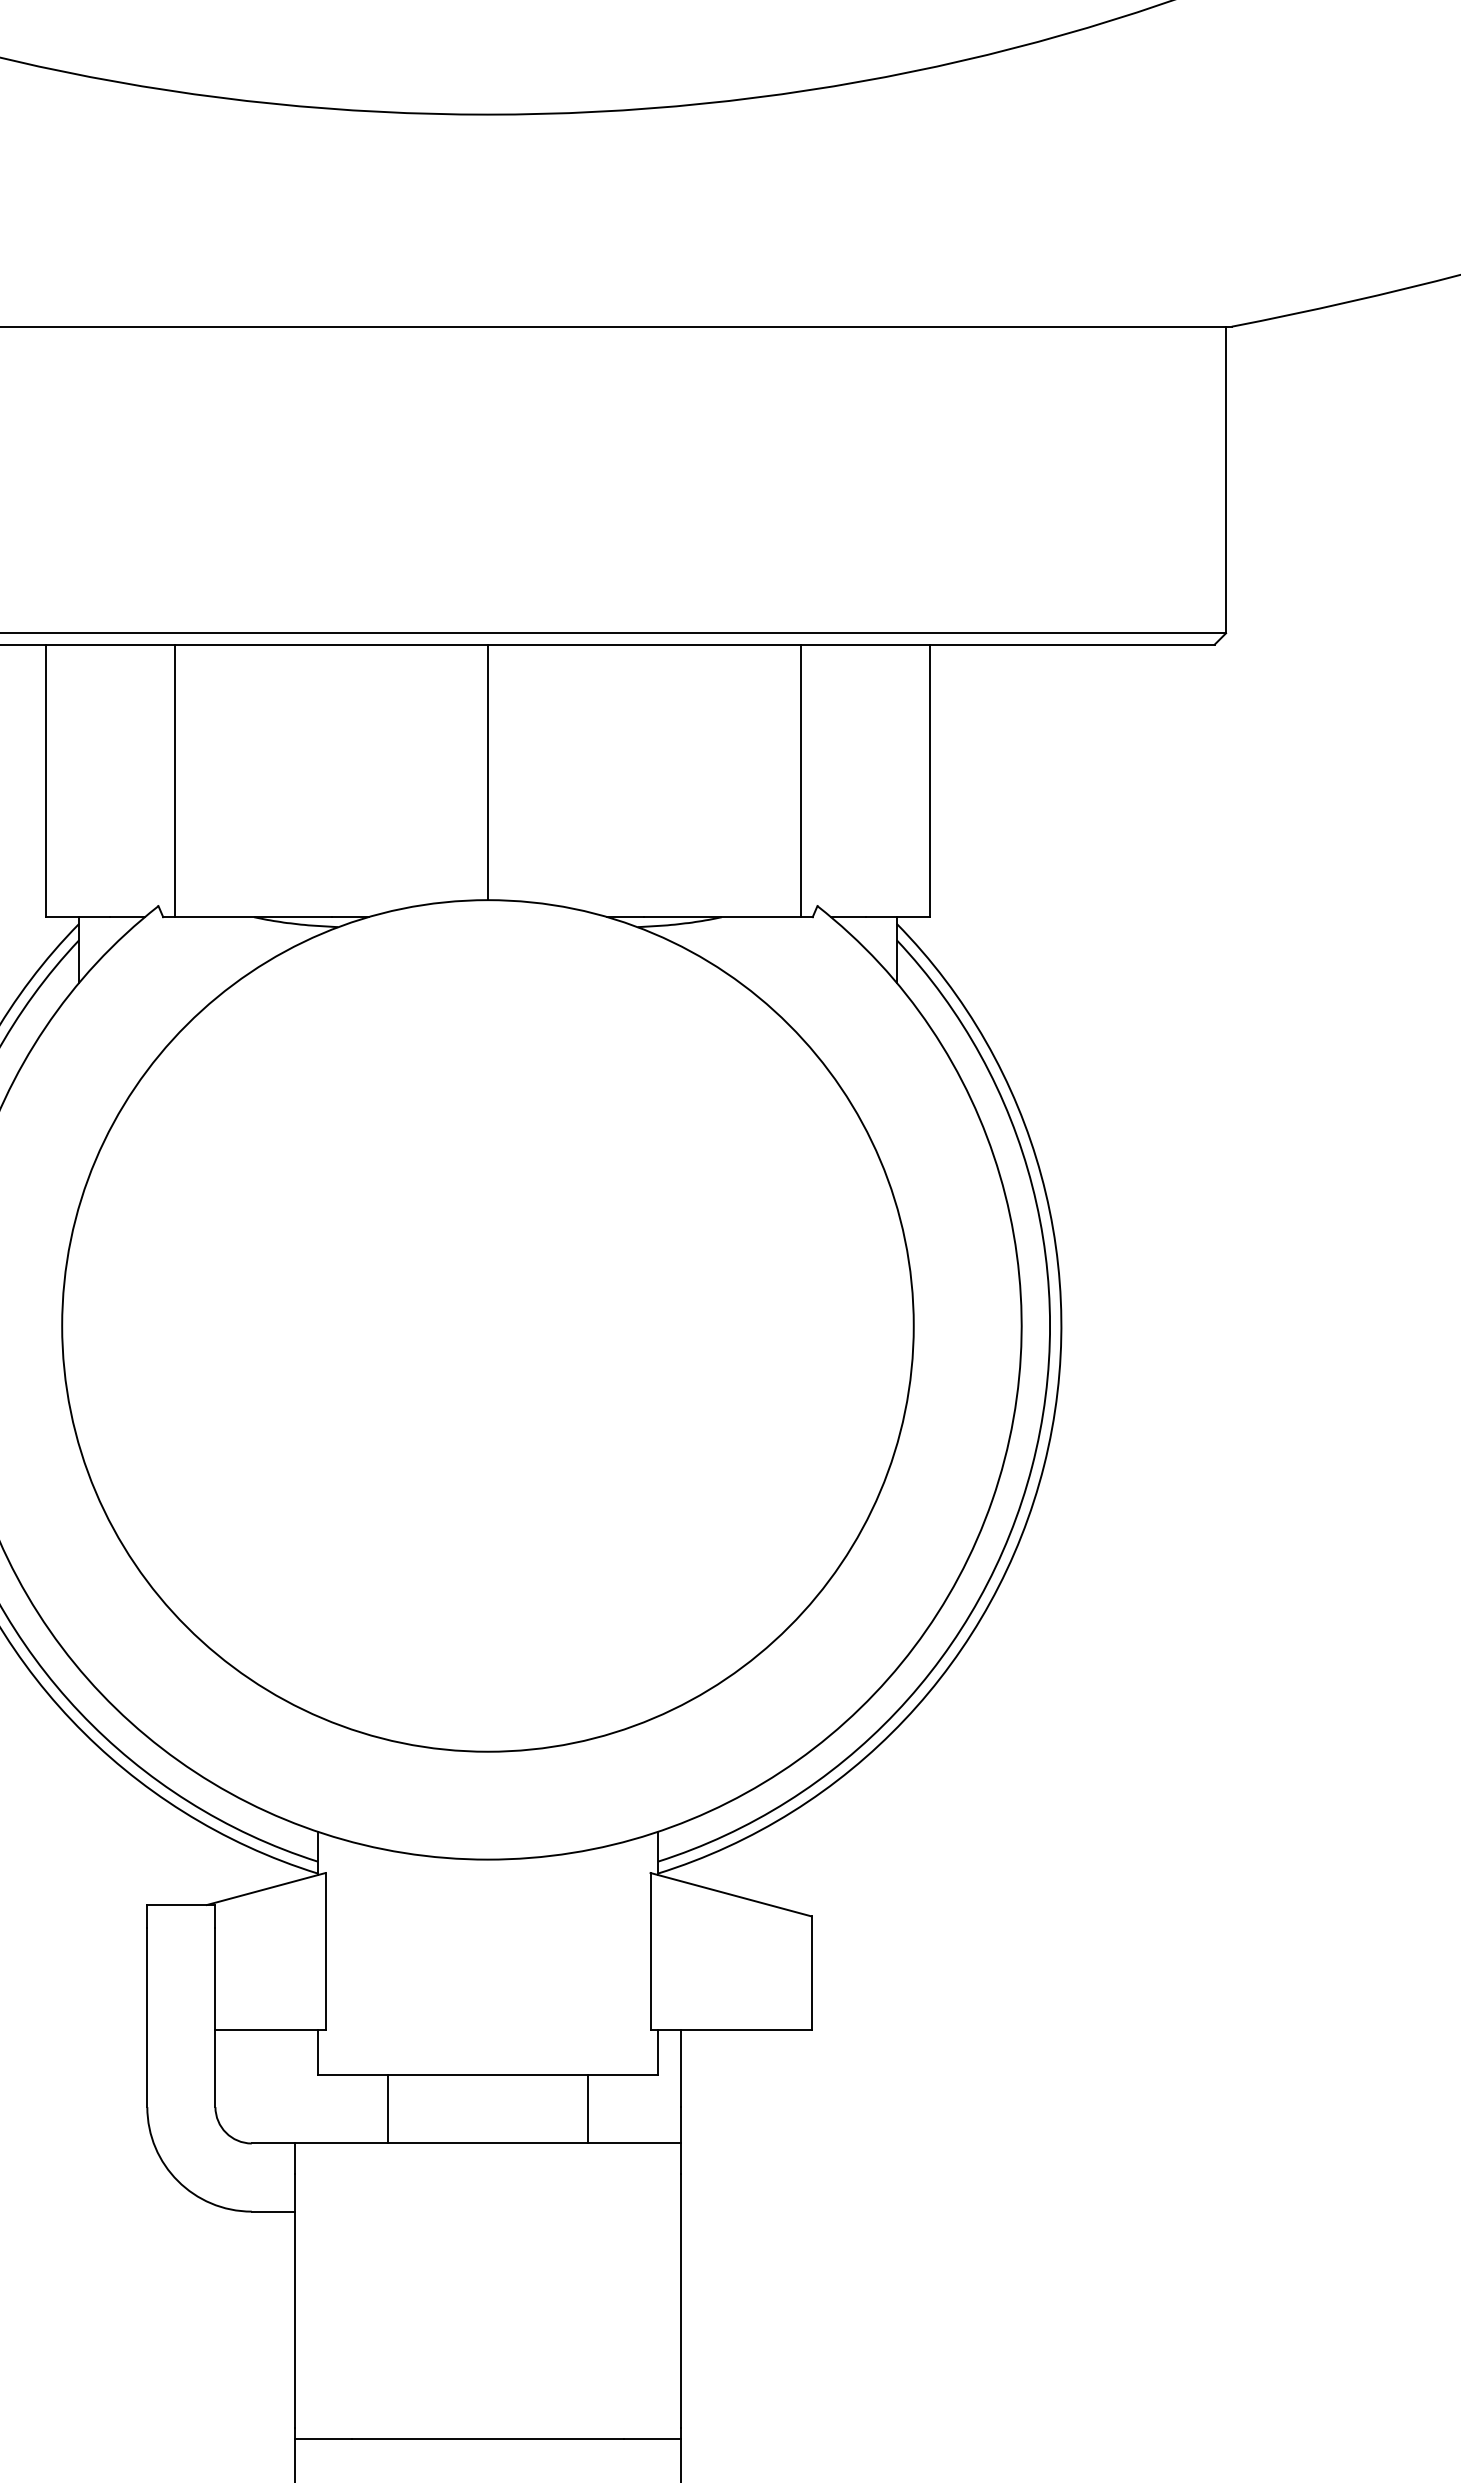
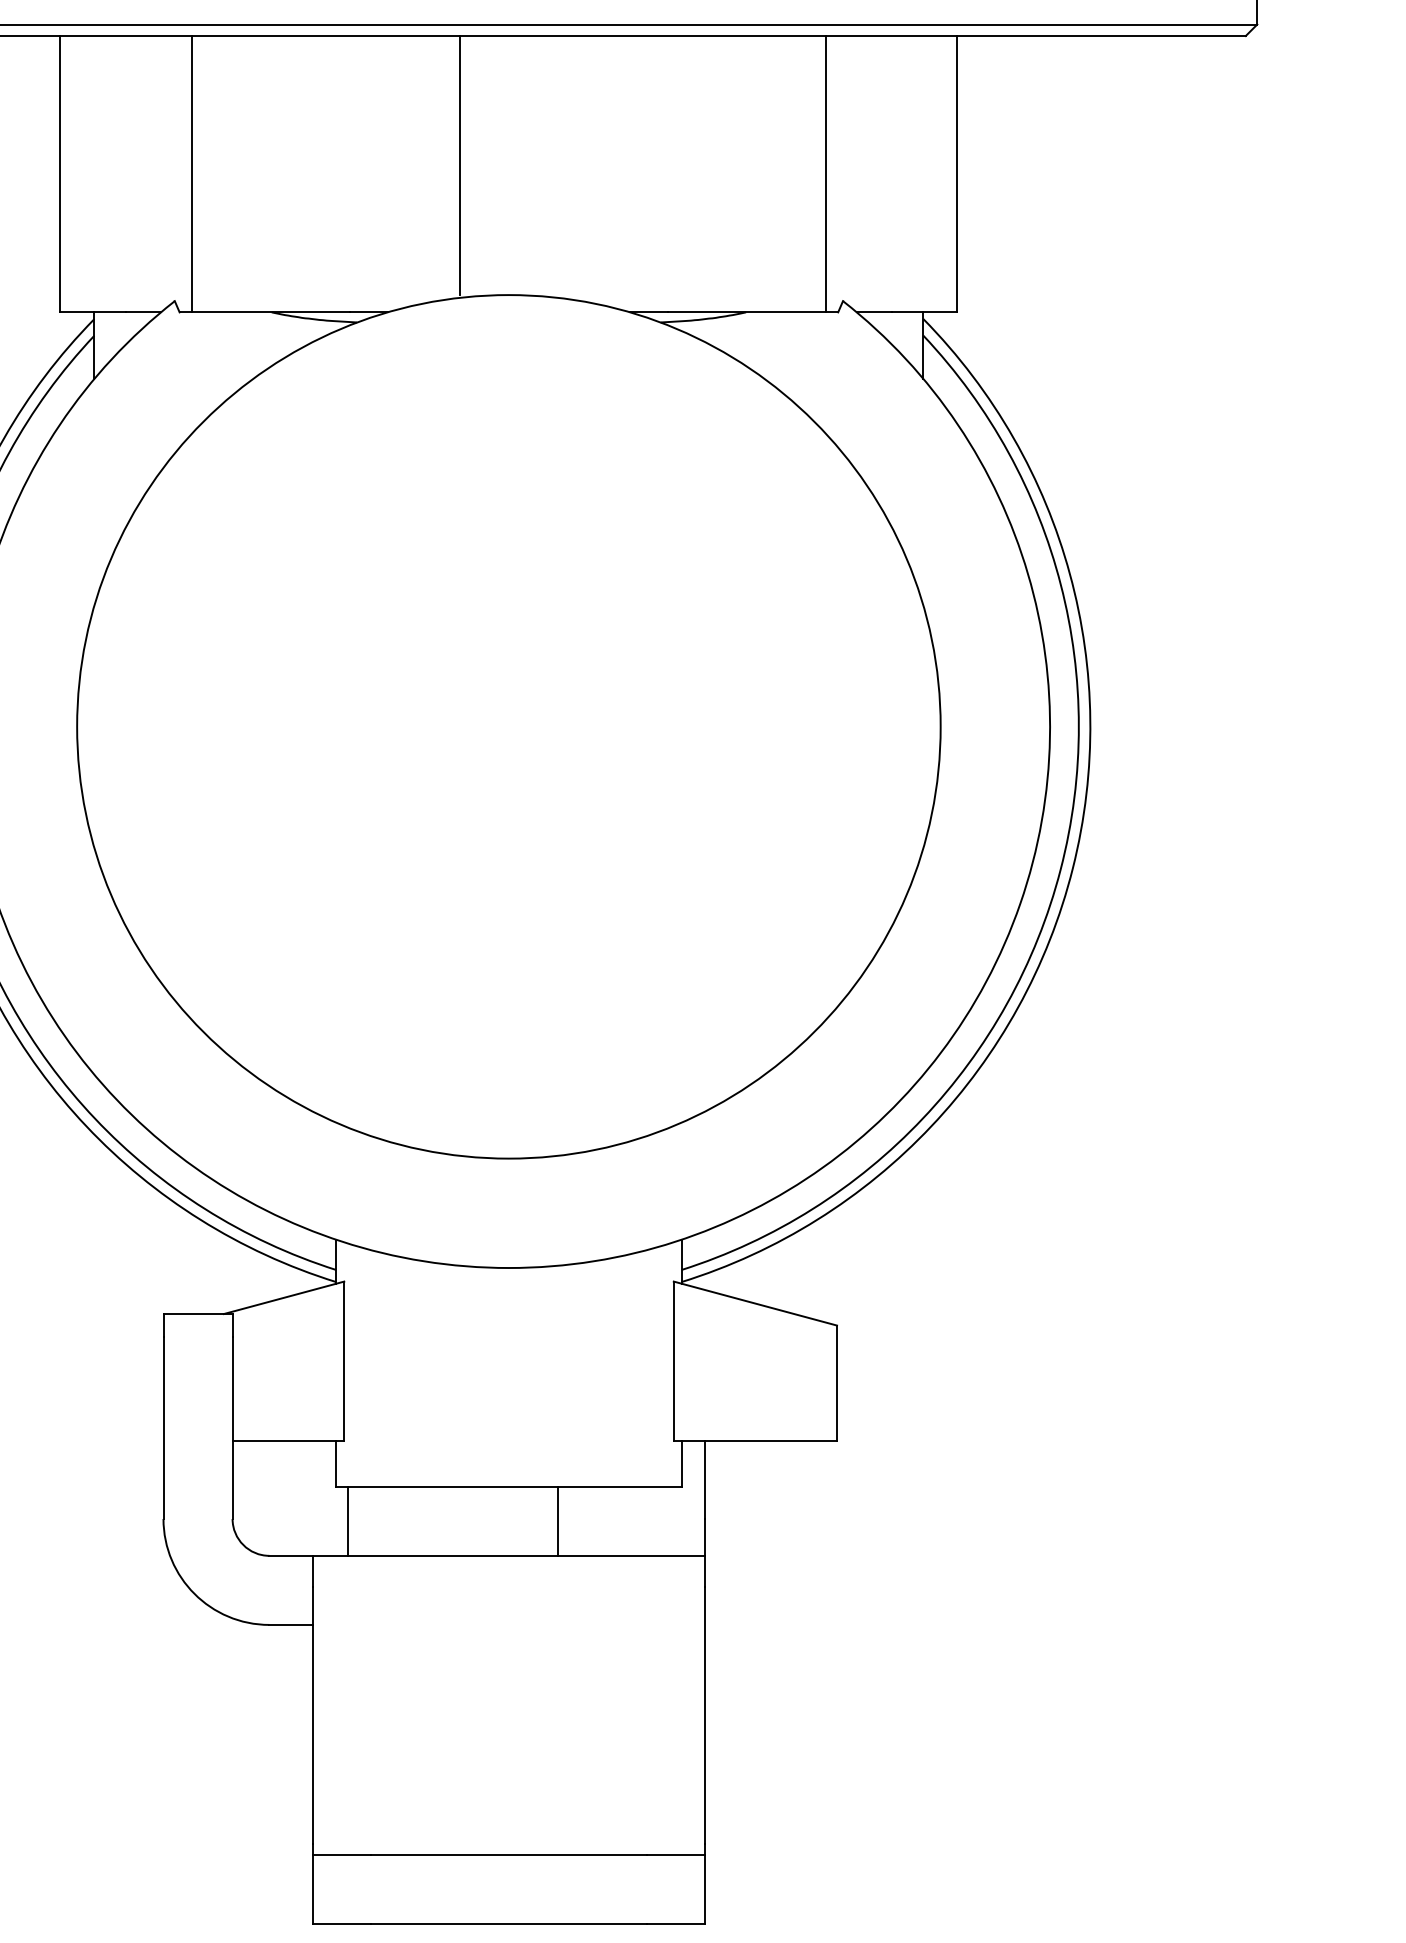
line: (487, 772) -> (459, 165), moved
line: (388, 2109) -> (348, 1521), moved
line: (587, 2109) -> (557, 1521), moved

